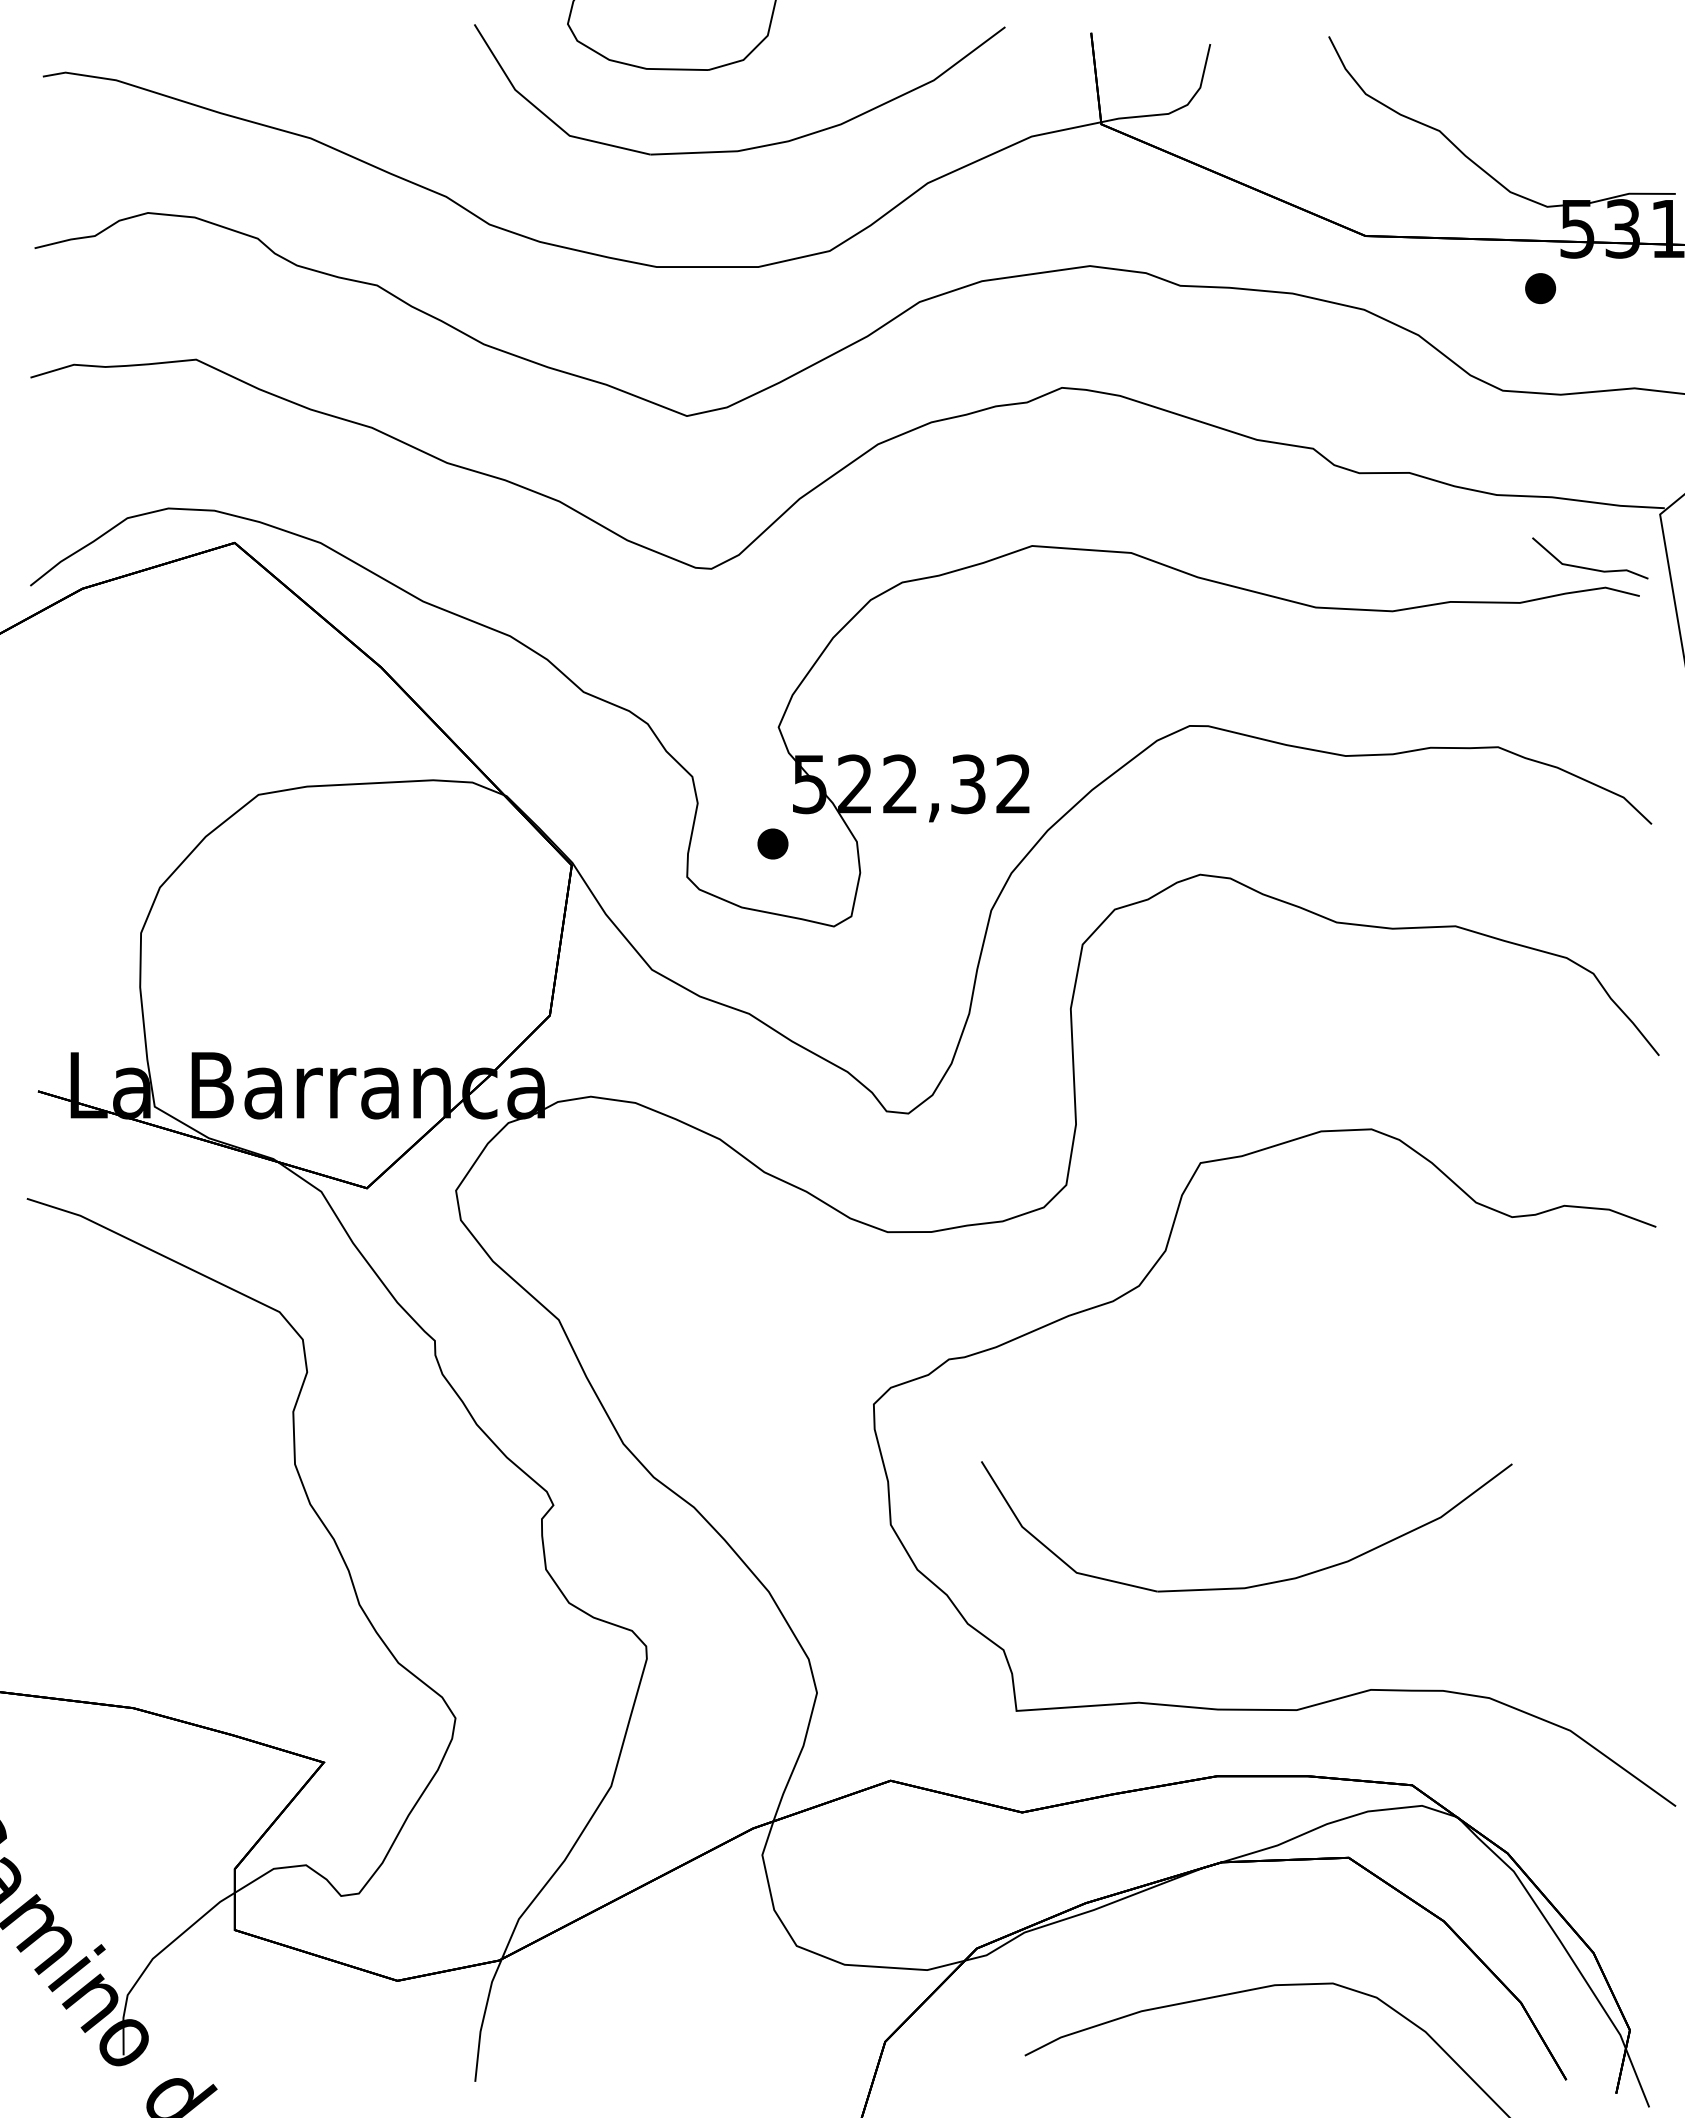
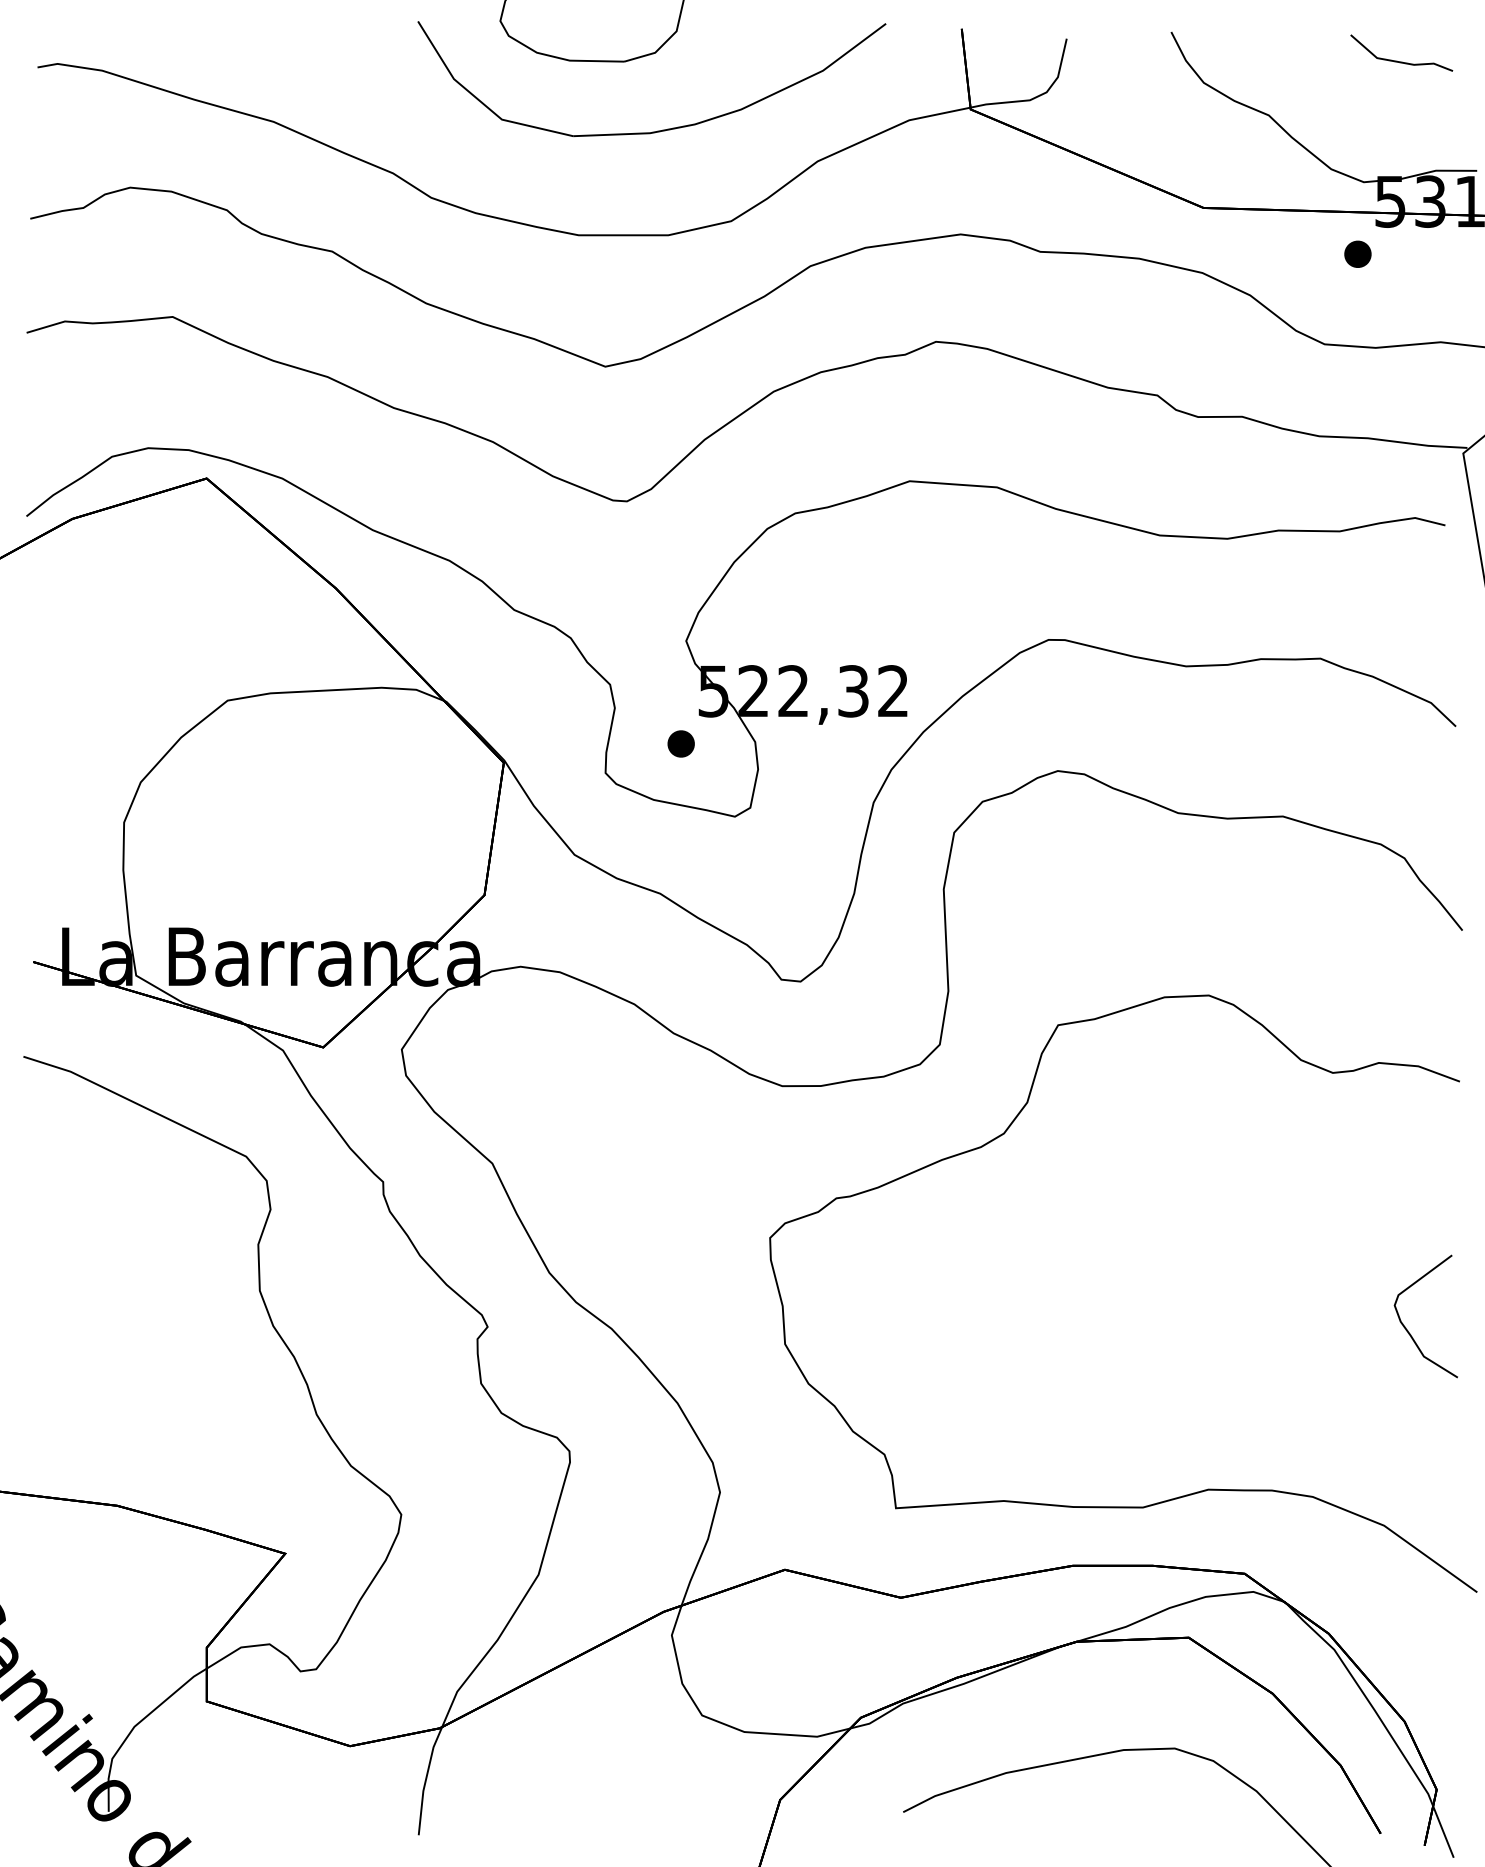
line: (1588, 567) -> (1400, 61), moved
curve: (1596, 1507) -> (1407, 1328), added
part: (1257, 1584) -> (1108, 1396), removed

